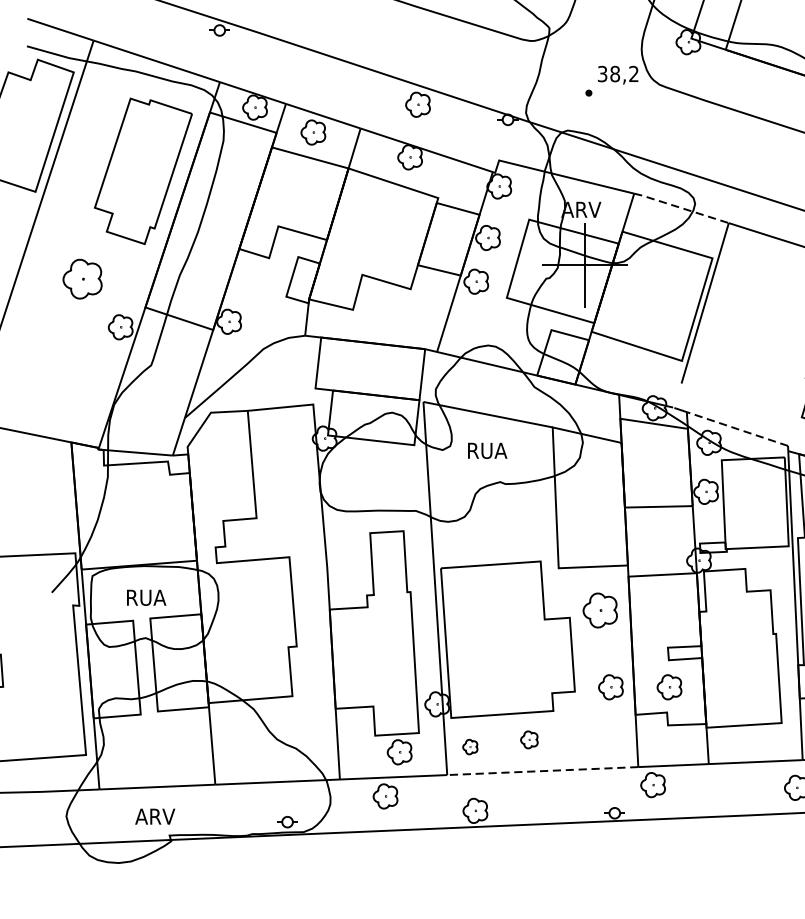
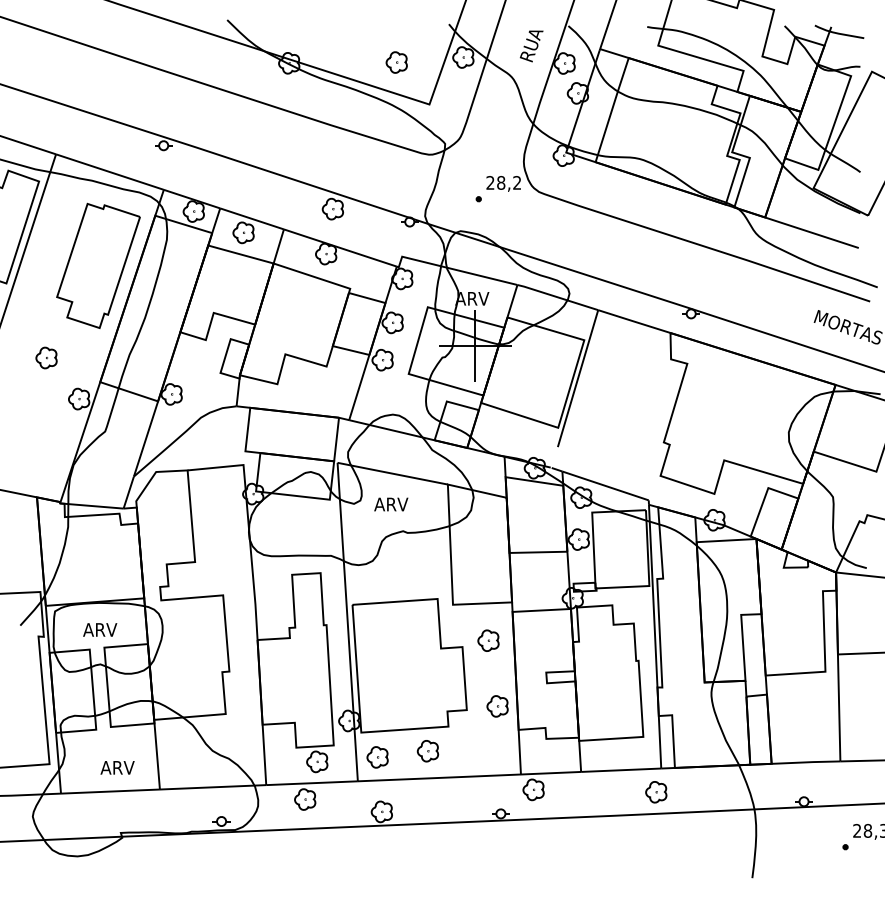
text: (602, 73) -> (490, 182), 38,2 -> 28,2
line: (681, 208) -> (557, 297), dashed -> solid
part: (82, 278) -> (46, 357), size x0.62
line: (737, 428) -> (605, 485), dashed -> solid
text: (486, 450) -> (391, 504), RUA -> ARV
text: (145, 597) -> (100, 629), RUA -> ARV
part: (600, 610) -> (488, 640), size x0.71
part: (669, 687) -> (547, 706), removed
part: (528, 740) -> (427, 751), size x1.43
part: (470, 747) -> (377, 757), size x1.67
line: (542, 770) -> (439, 777), dashed -> solid
text: (155, 816) -> (117, 767), moved

